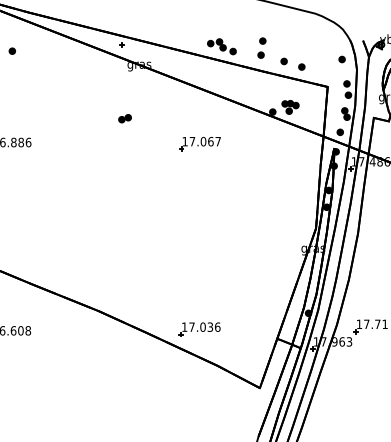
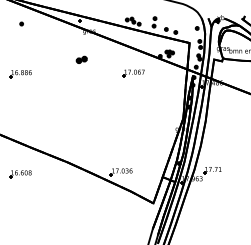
part: (124, 117) -> (81, 59), size x1.6
part: (199, 144) -> (133, 73), moved

